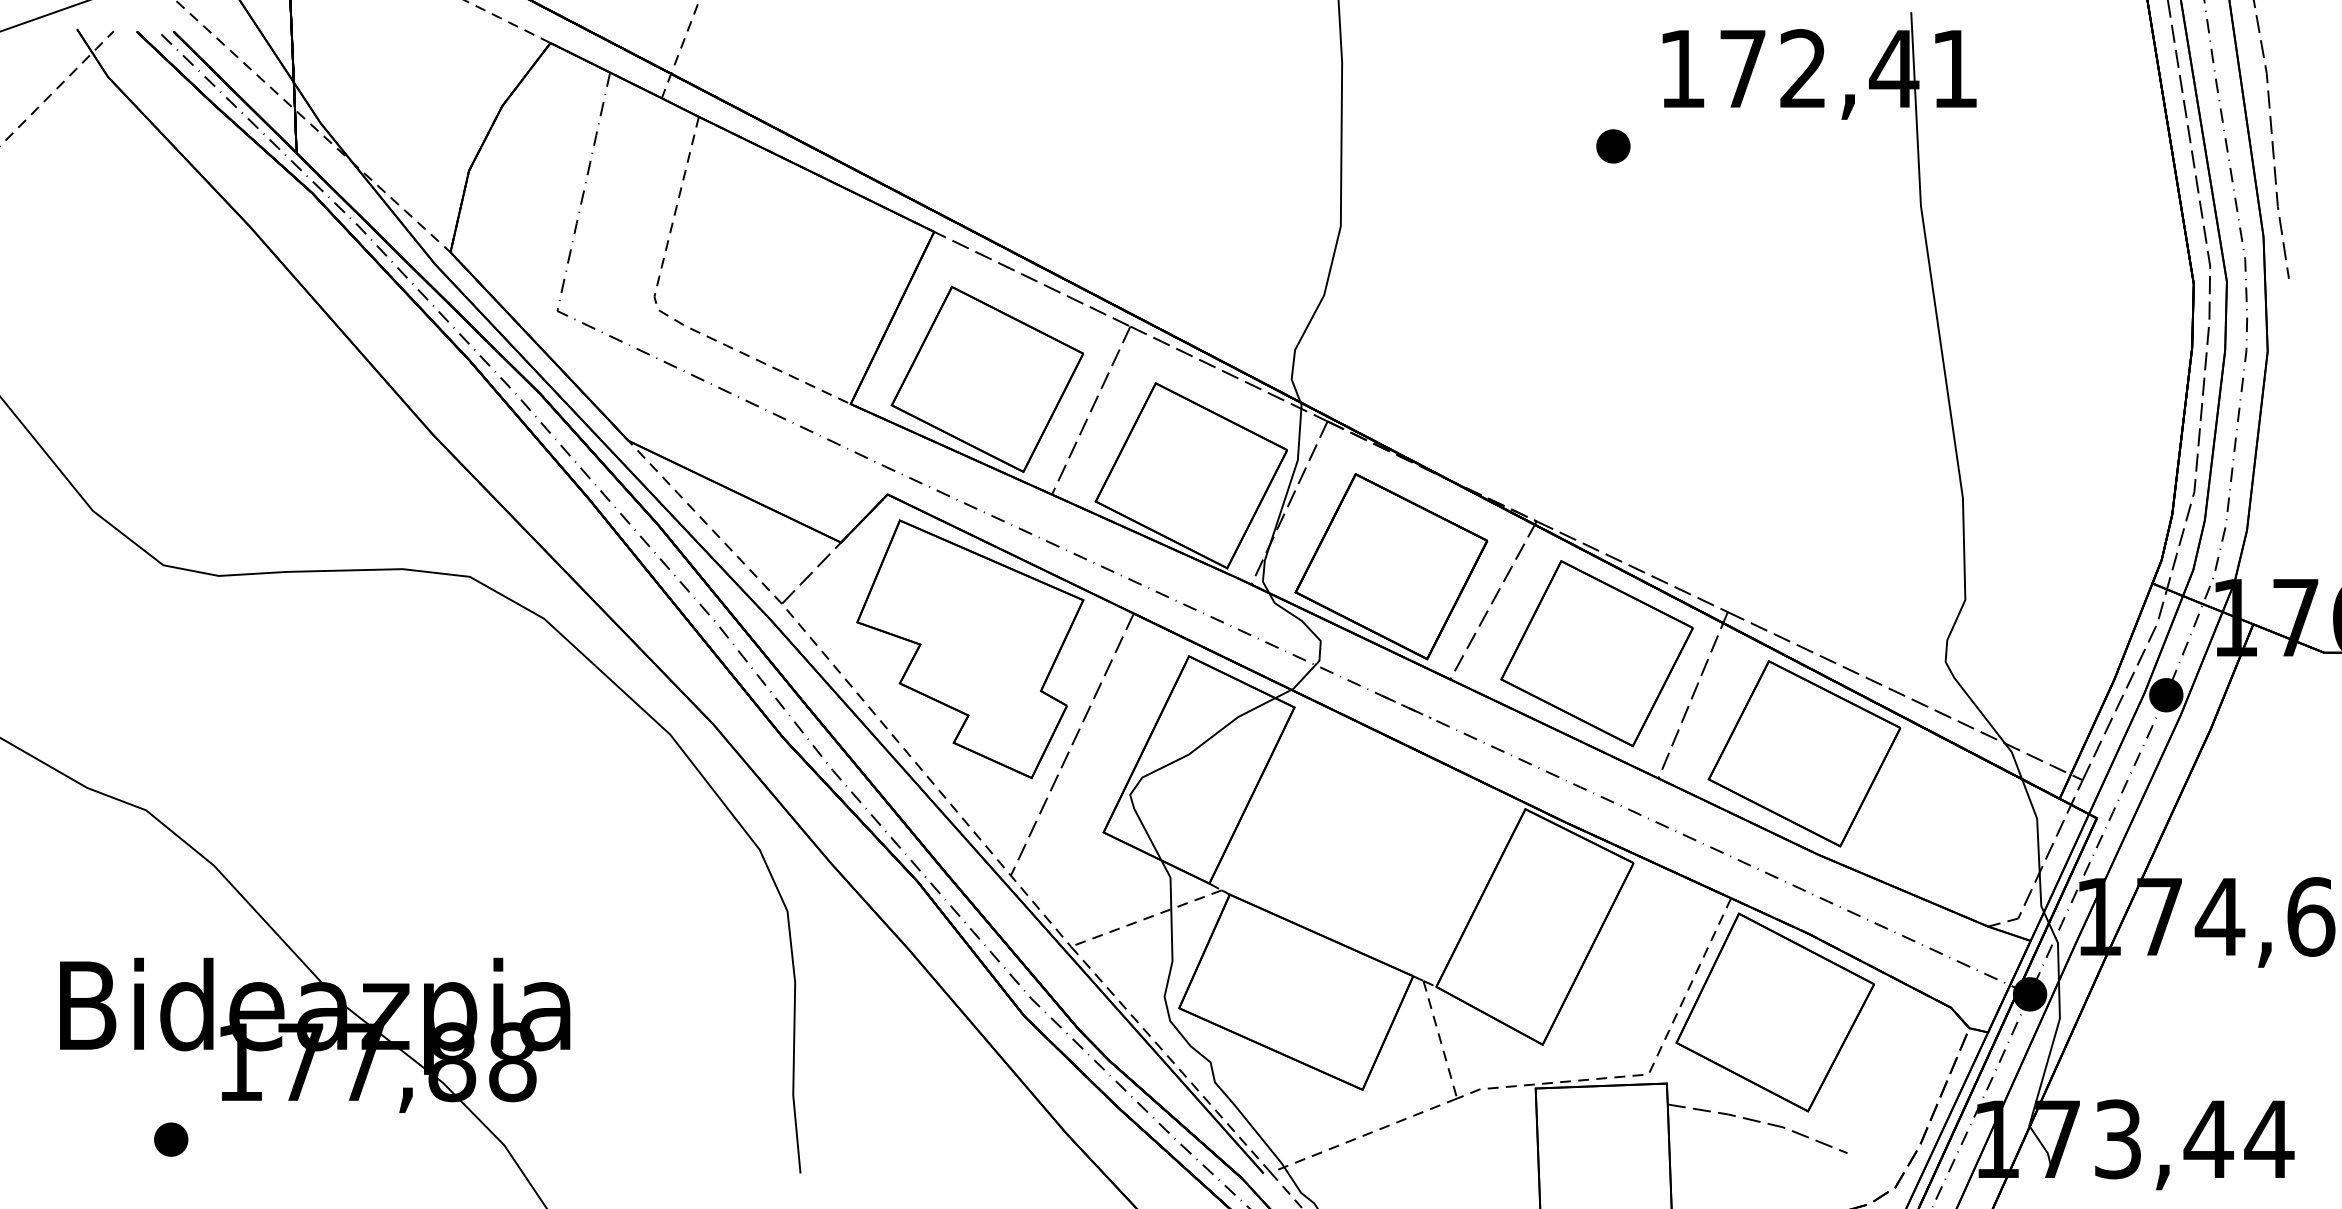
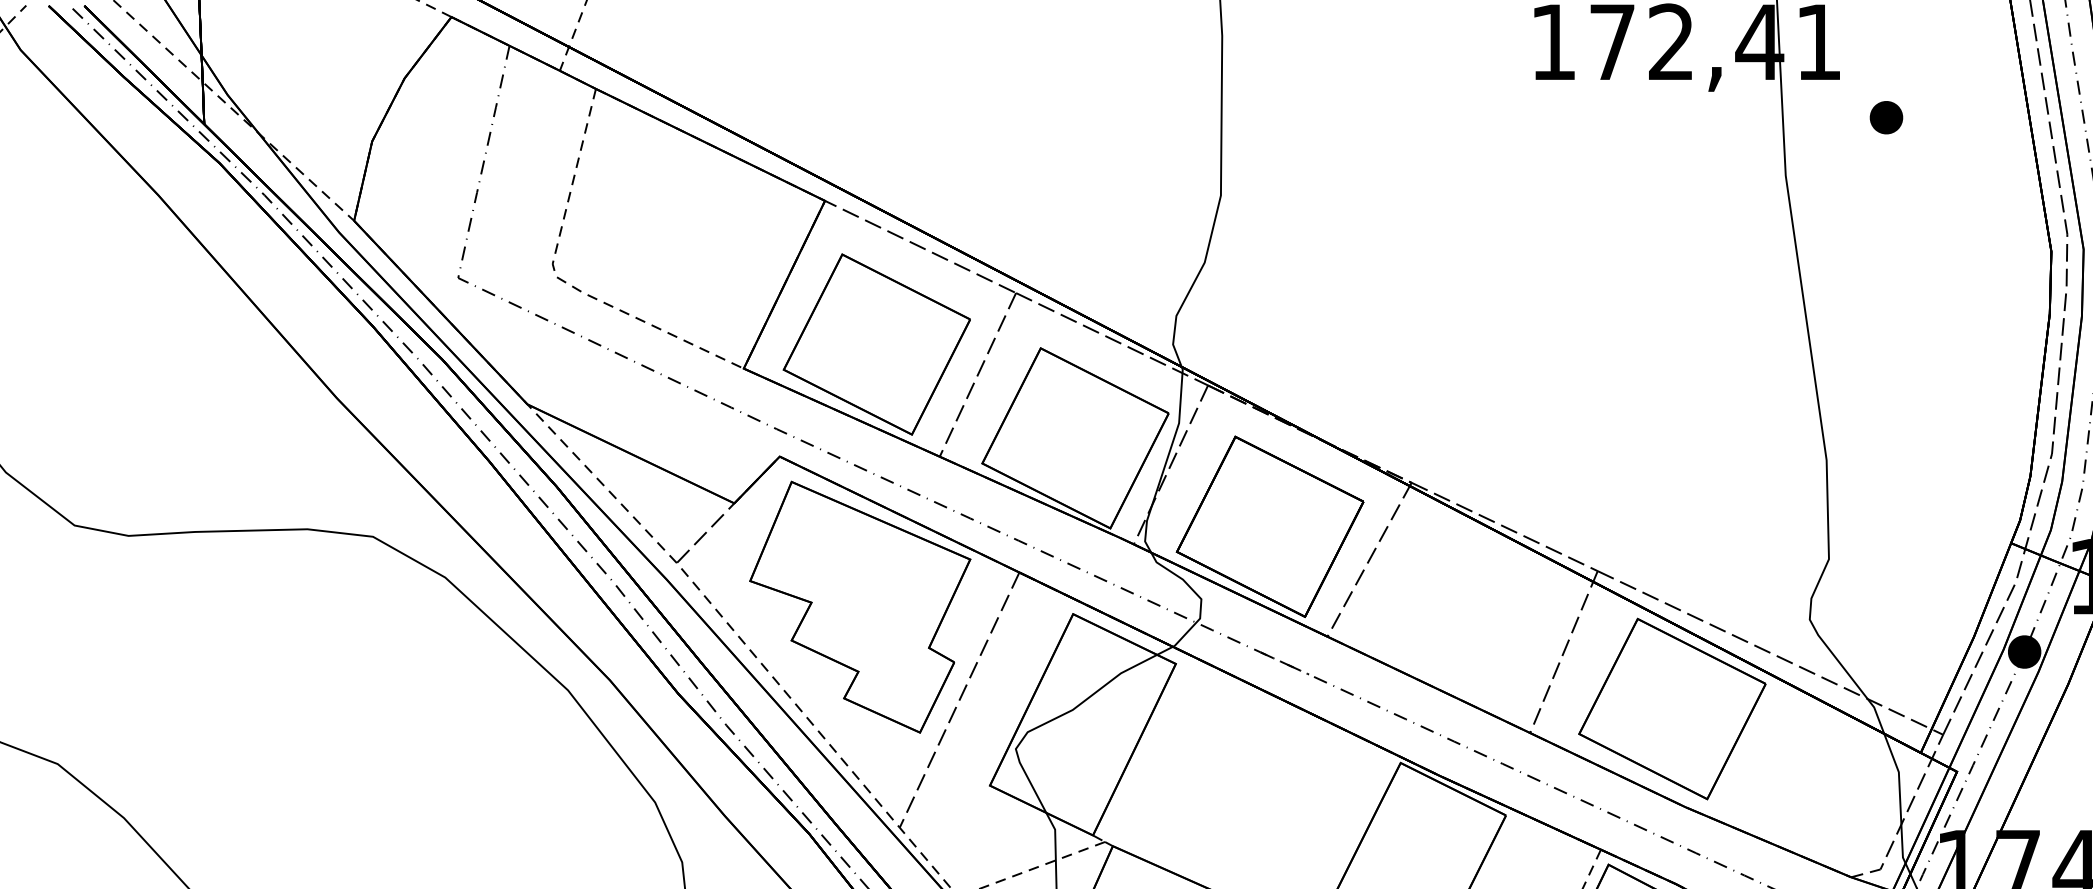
part: (1613, 146) -> (1886, 117), moved
part: (1596, 653) -> (1469, 611), removed

